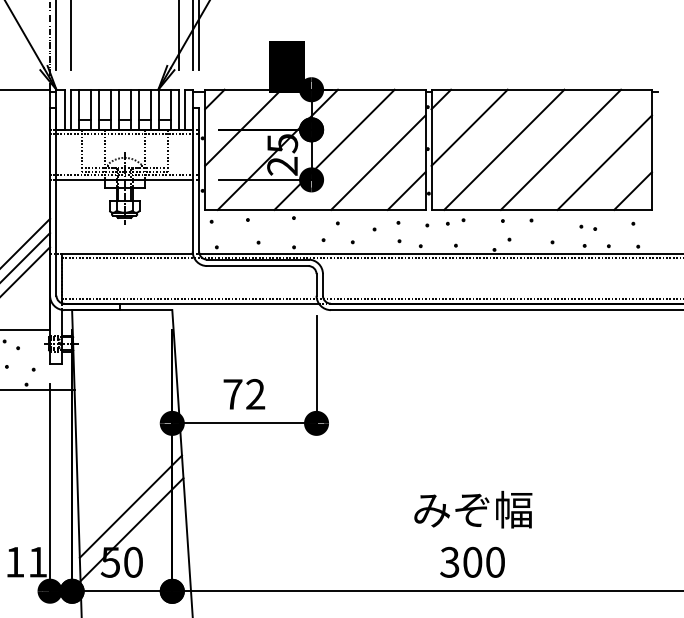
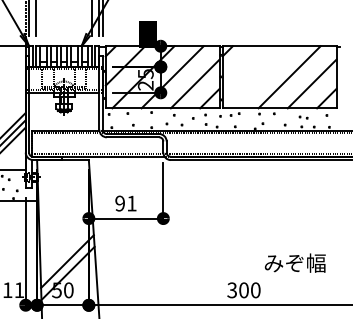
line: (469, 126) -> (242, 65), removed
line: (504, 150) -> (260, 77), removed
text: (243, 394) -> (125, 203), 72 -> 91
text: (471, 508) -> (294, 262), moved

